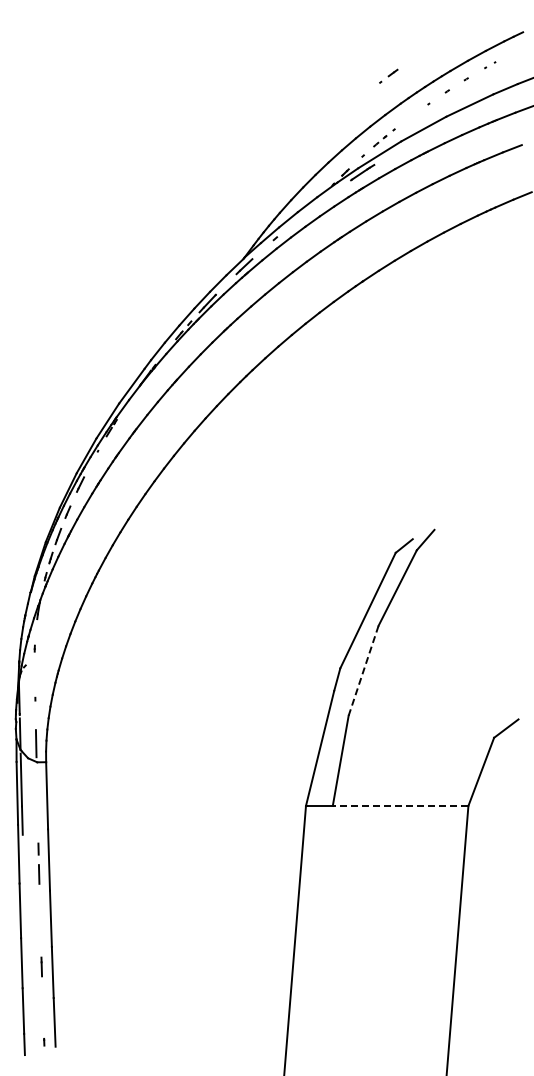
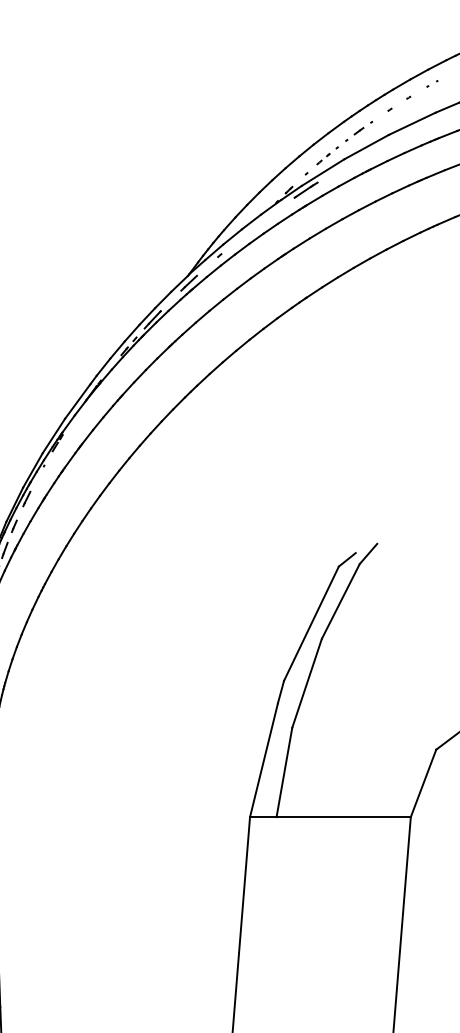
part: (388, 75) -> (354, 133), moved
line: (363, 671) -> (306, 684), dashed -> solid
line: (400, 805) -> (343, 816), dashed -> solid

